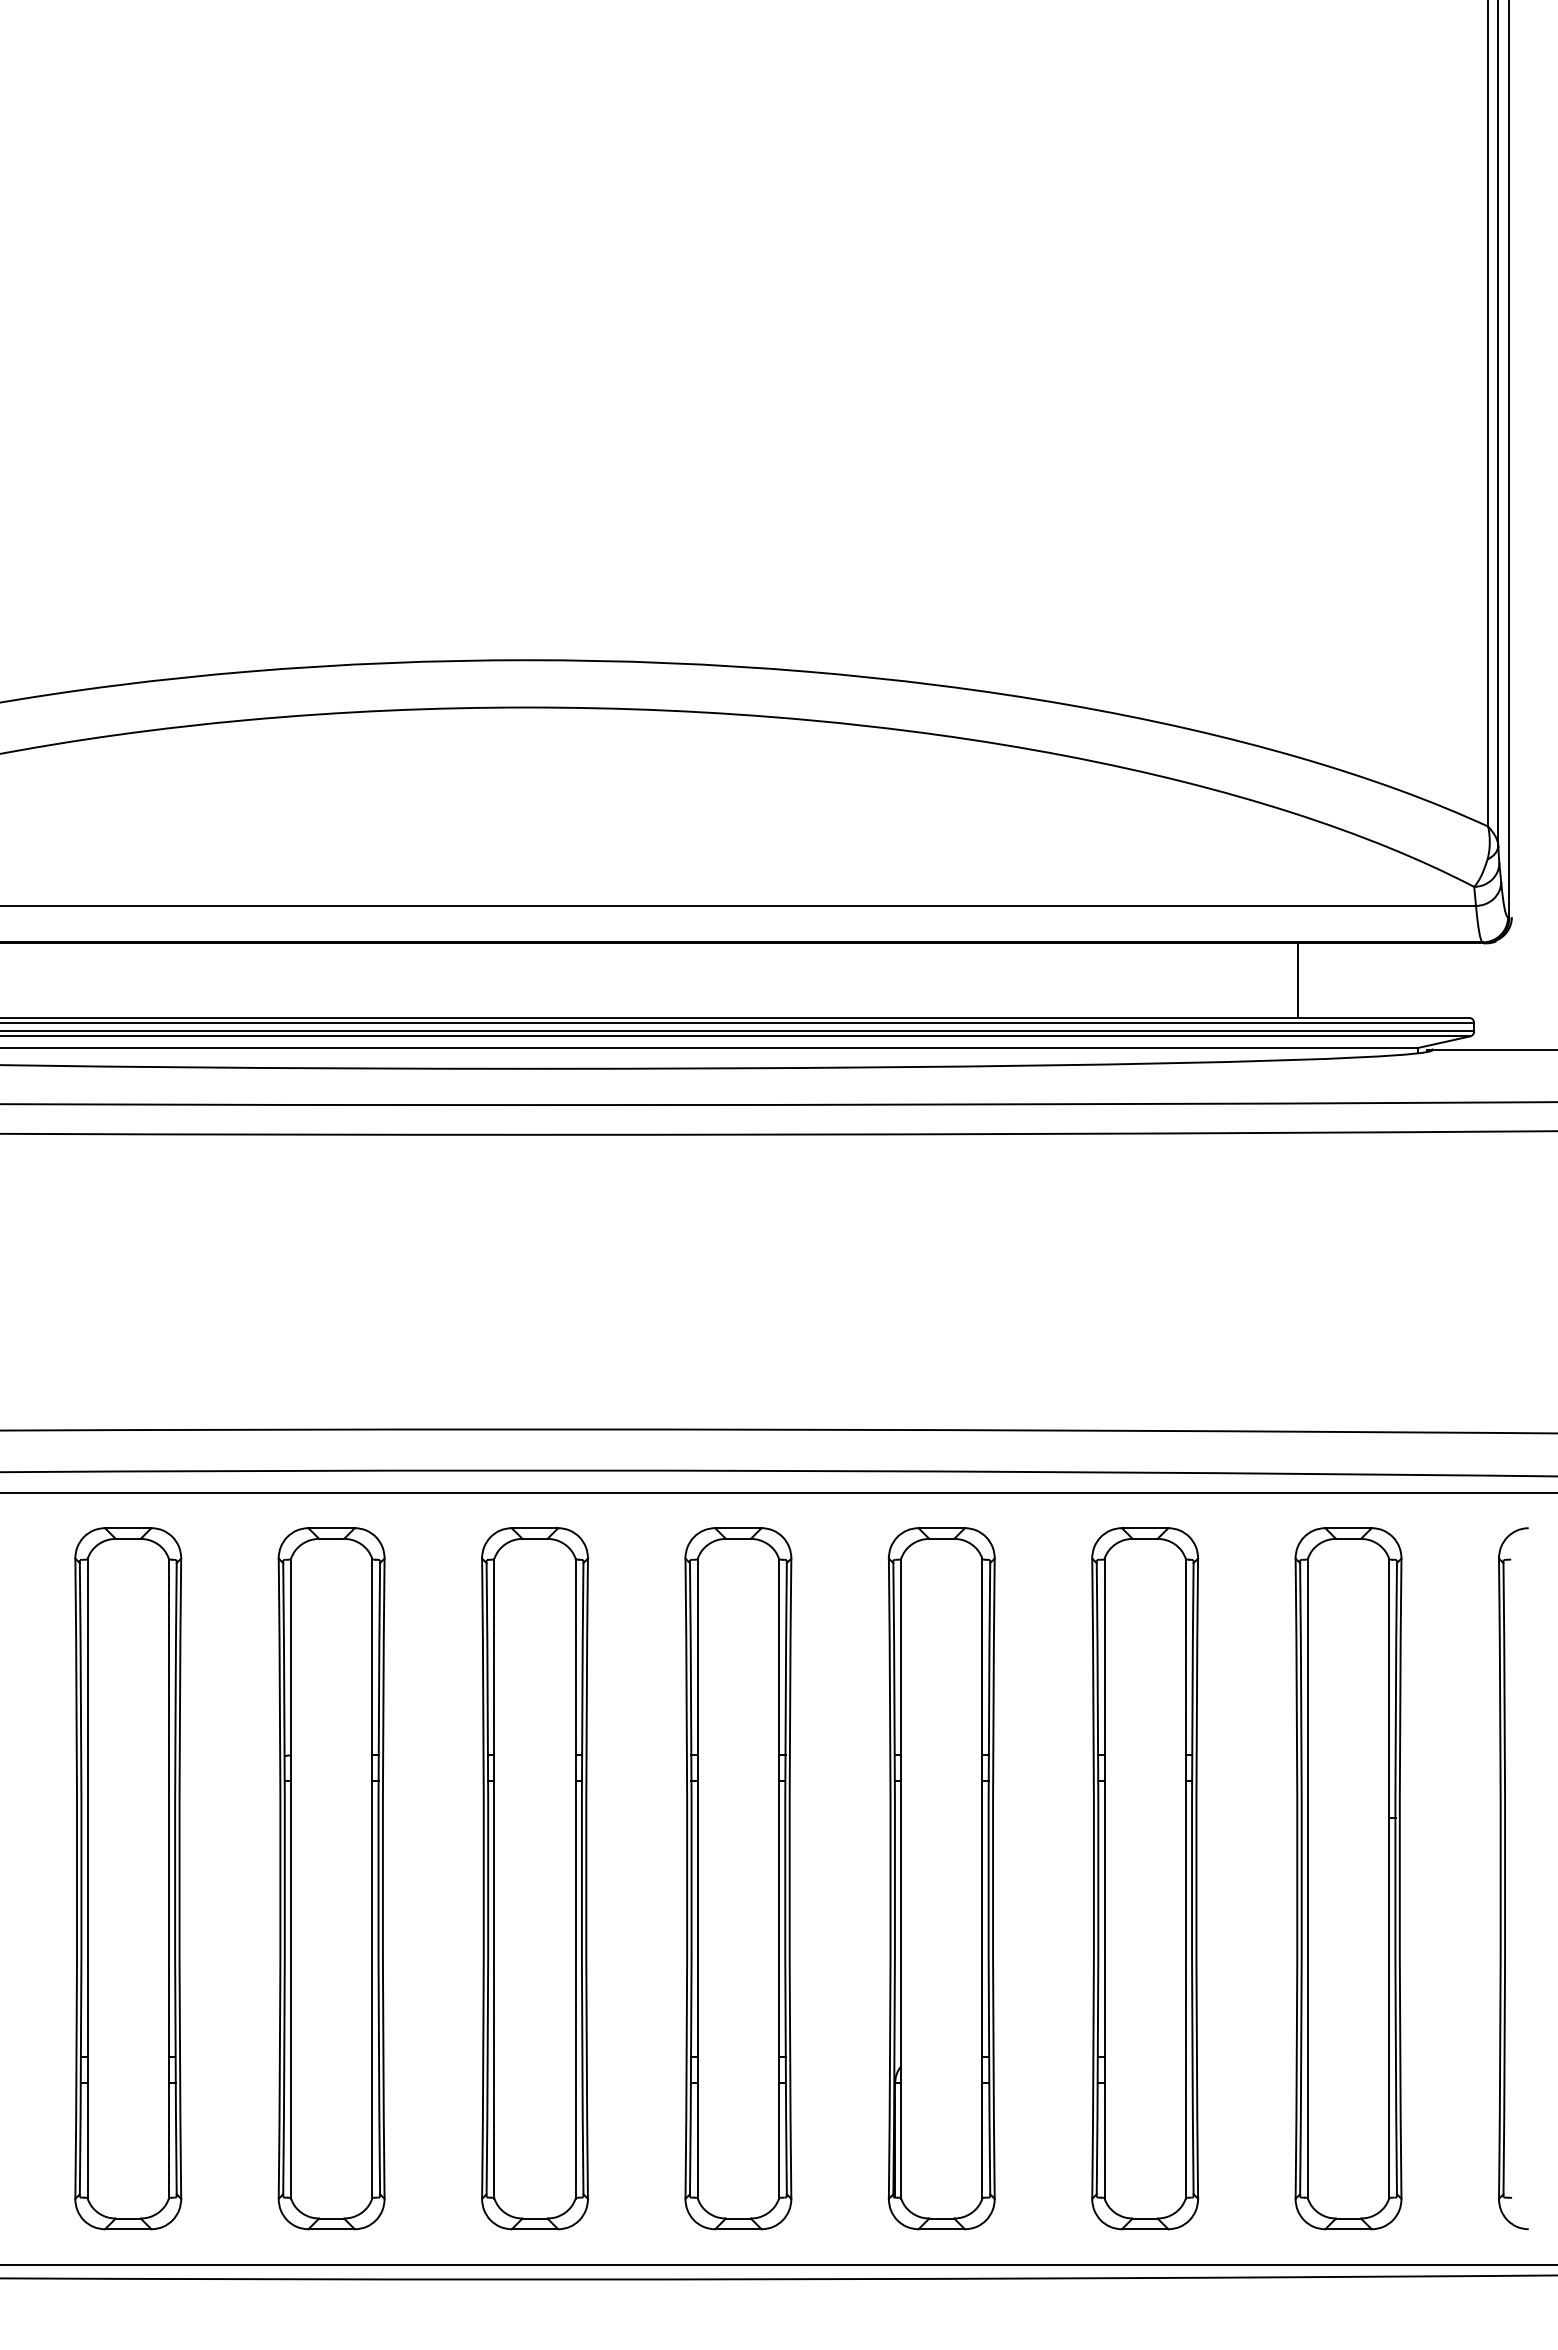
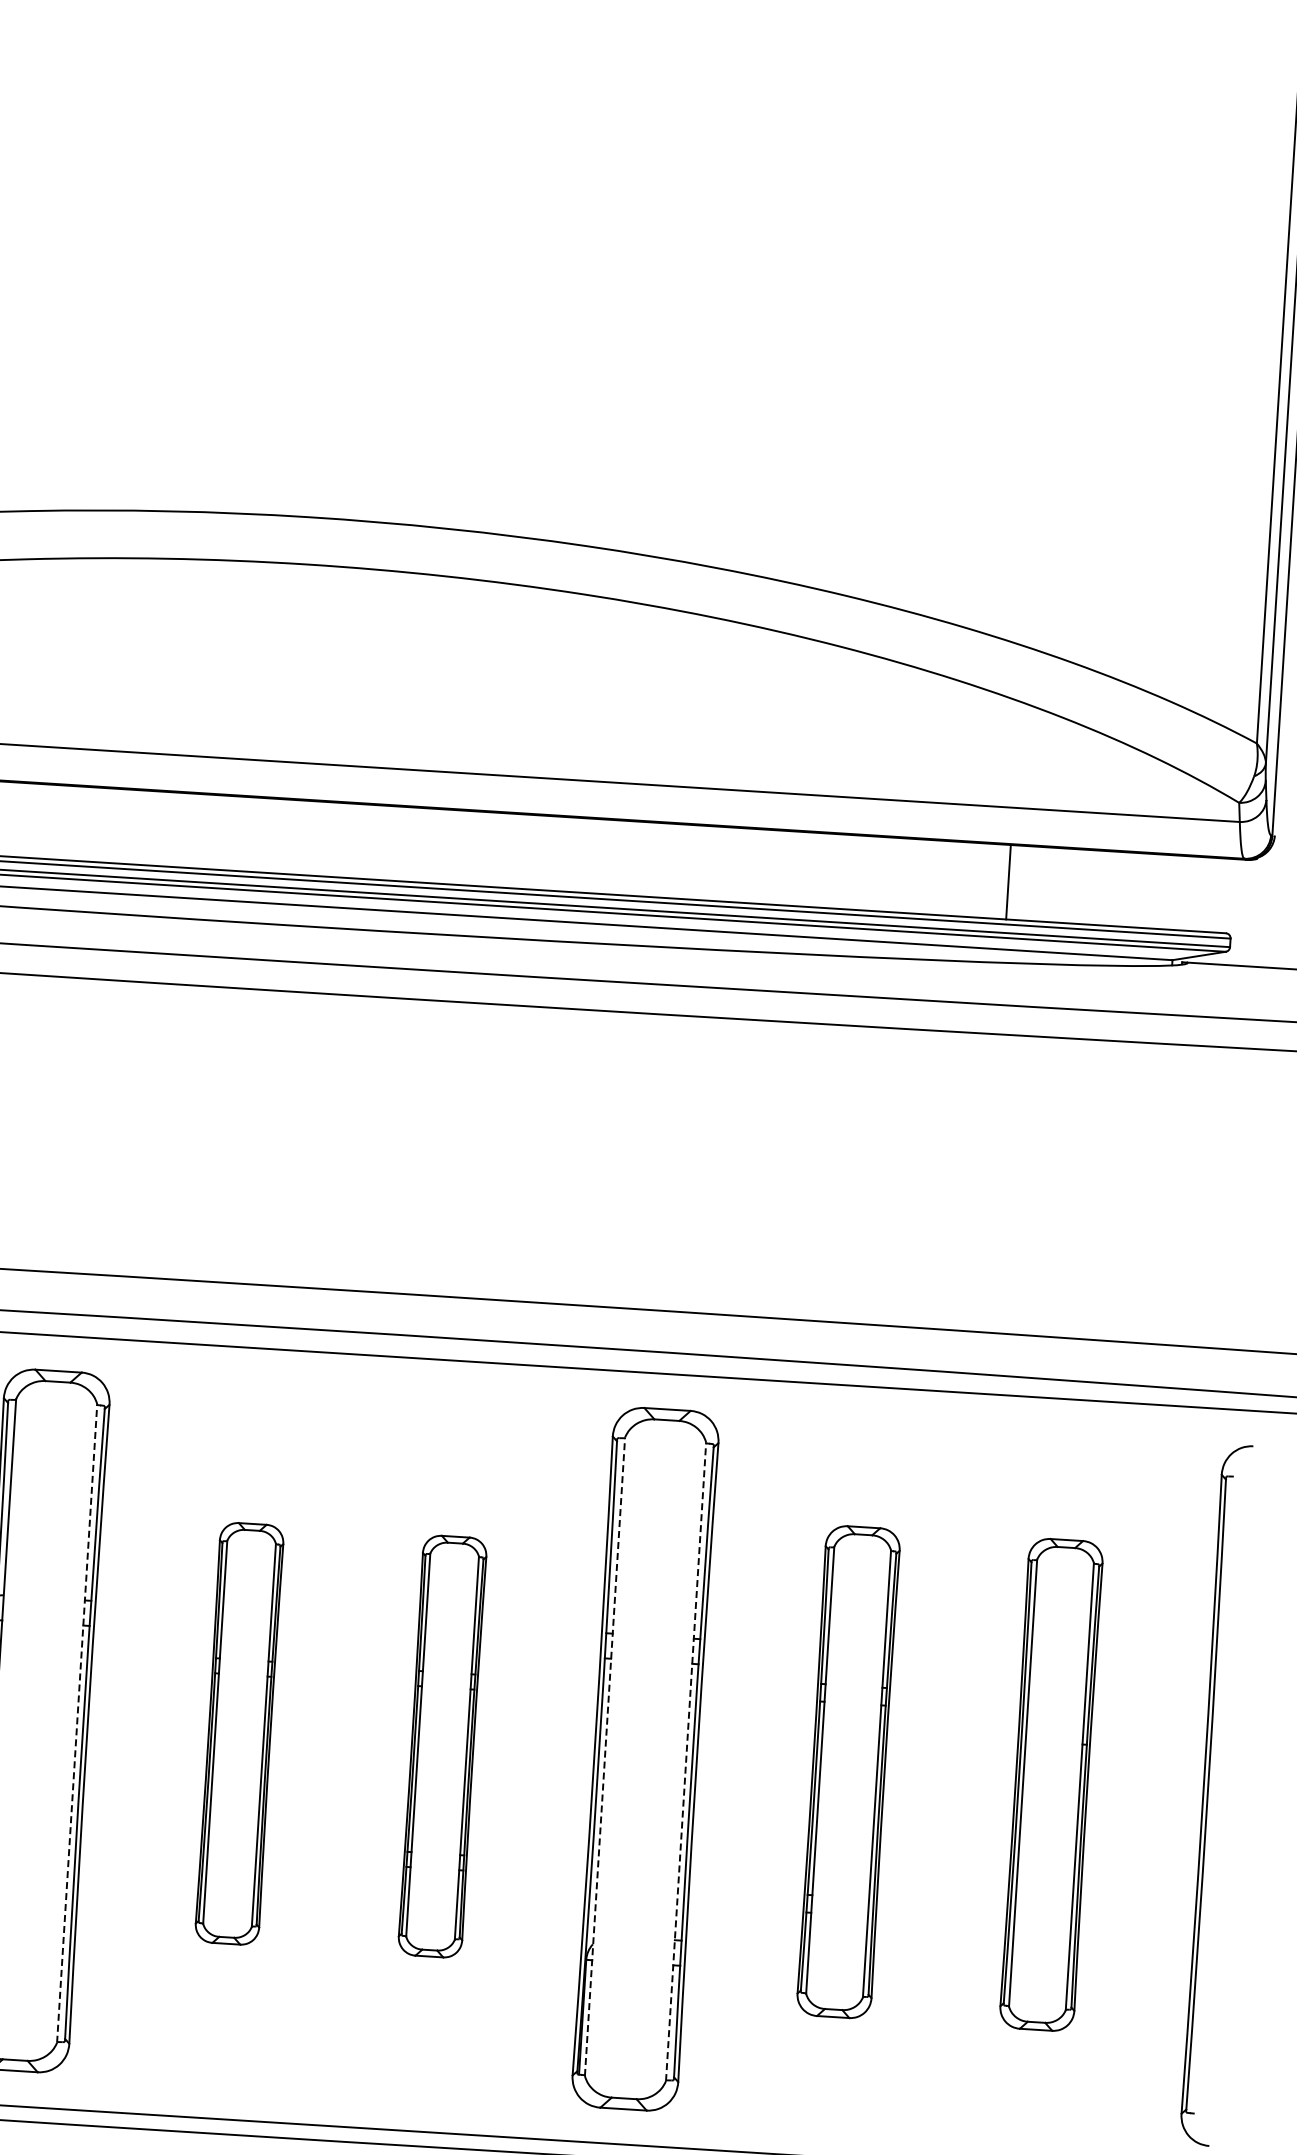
line: (1297, 980) -> (1008, 882), moved
line: (372, 1878) -> (77, 1723), solid -> dashed
part: (534, 1878) -> (239, 1733), size x0.6
part: (738, 1878) -> (442, 1746), size x0.6
line: (901, 1878) -> (605, 1756), solid -> dashed
line: (982, 1878) -> (686, 1761), solid -> dashed
part: (1145, 1878) -> (848, 1771), size x0.7
part: (1348, 1878) -> (1051, 1784), size x0.7

